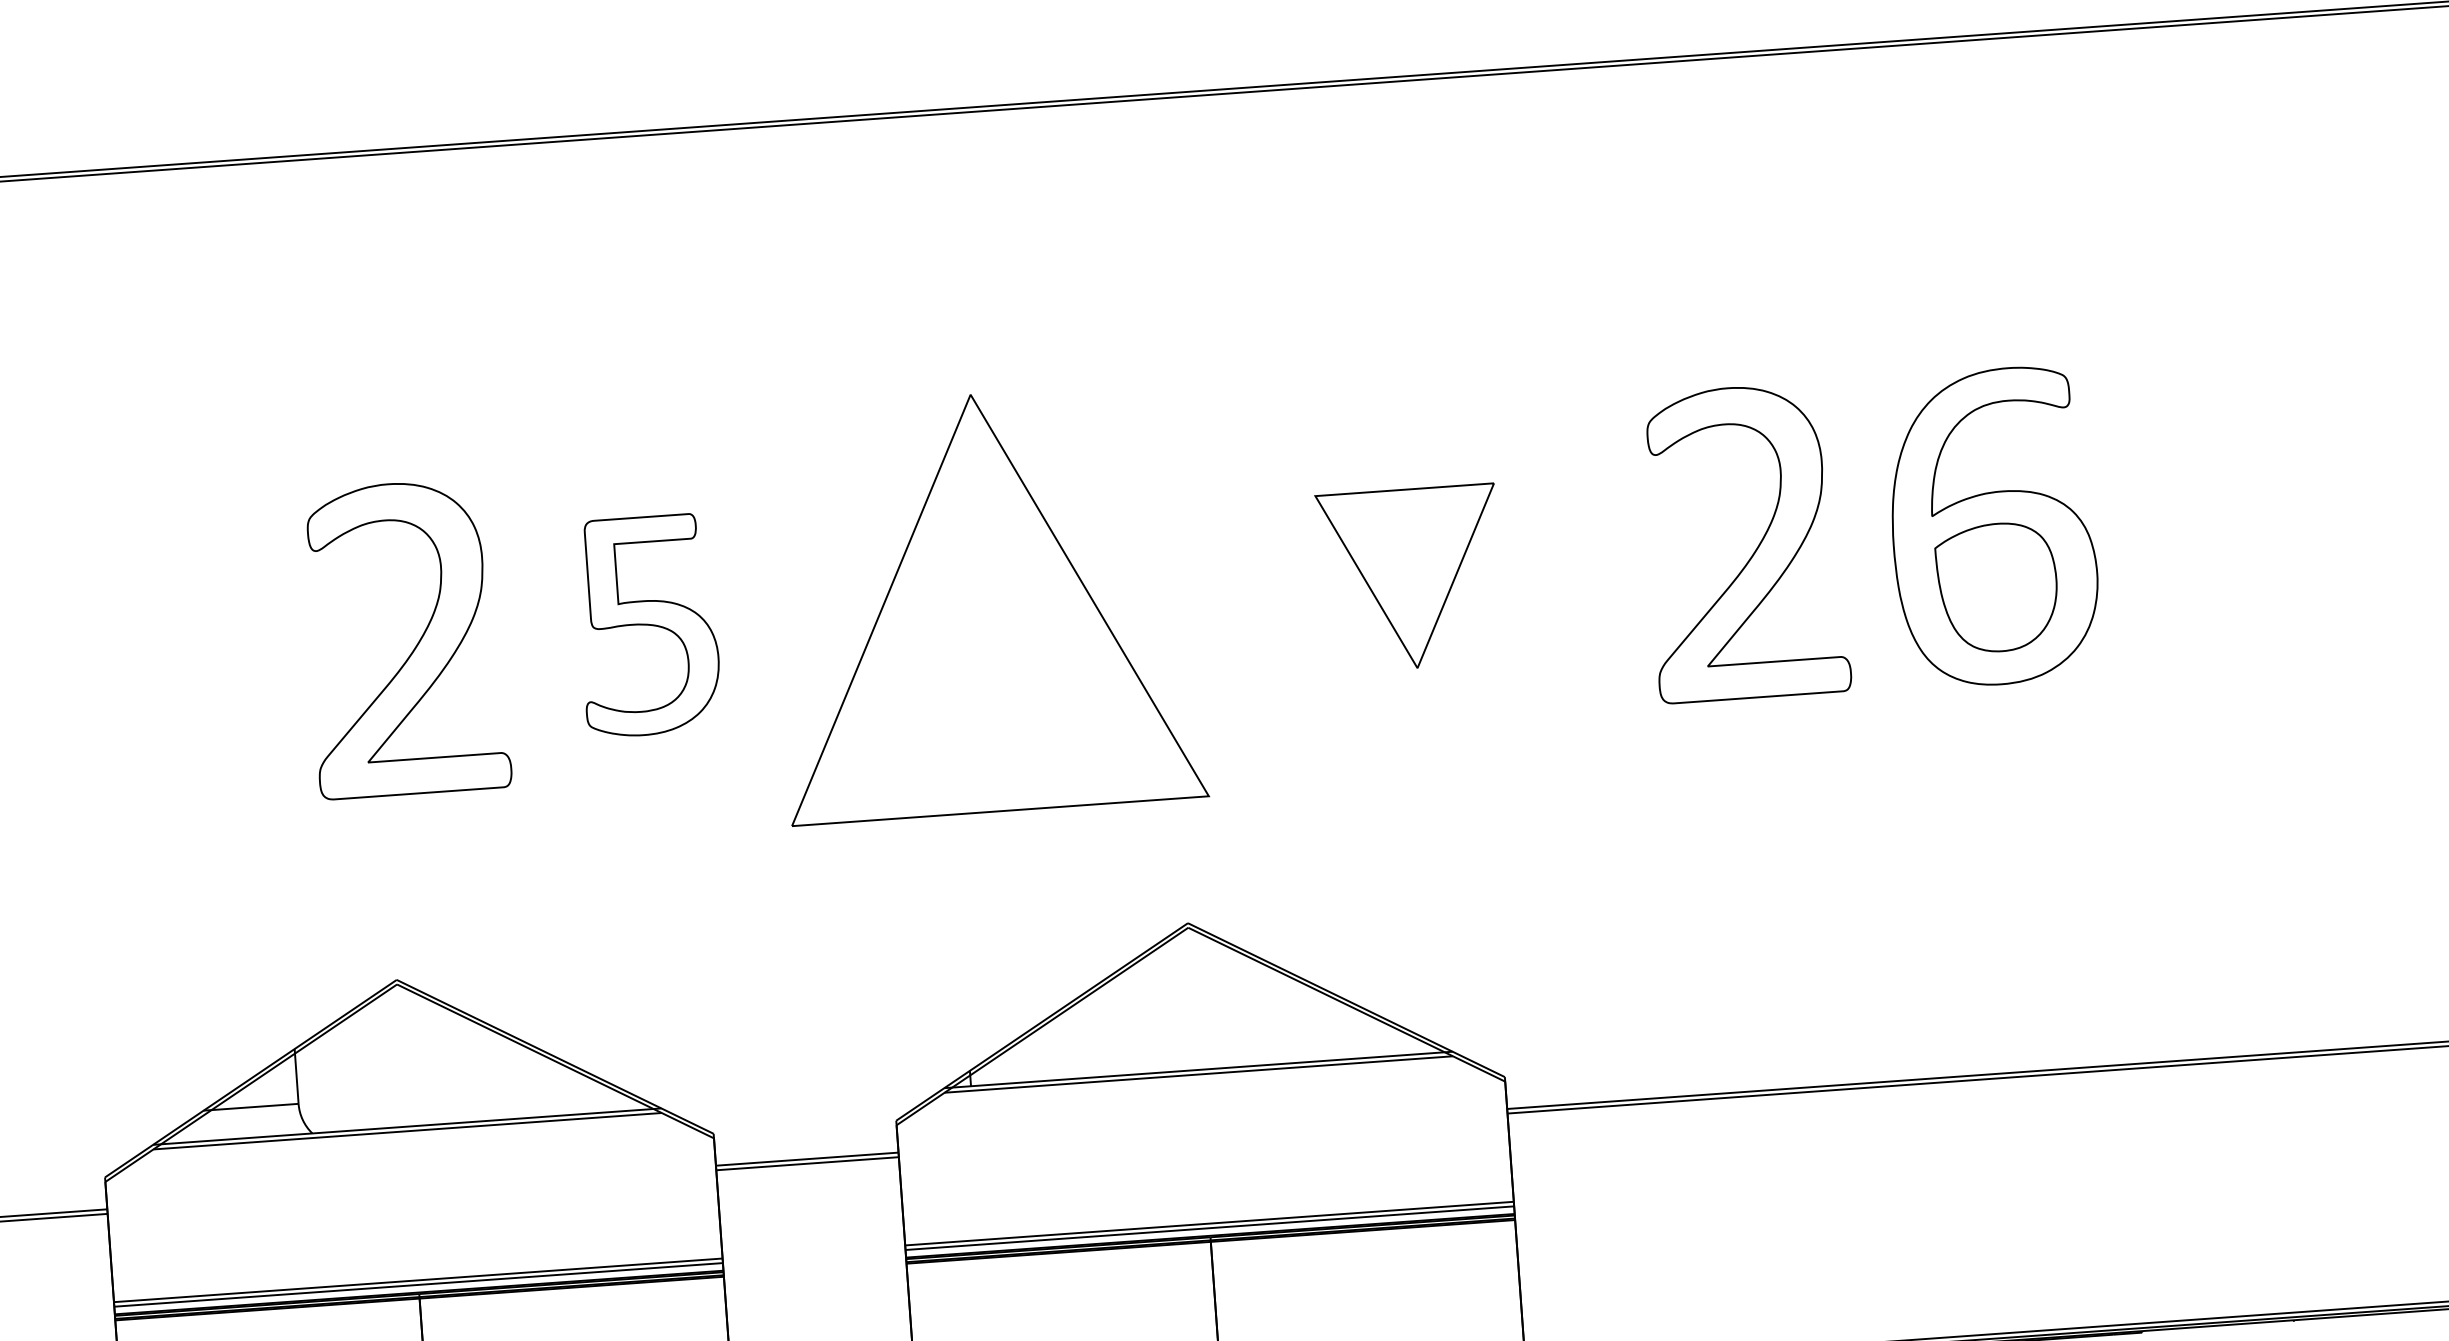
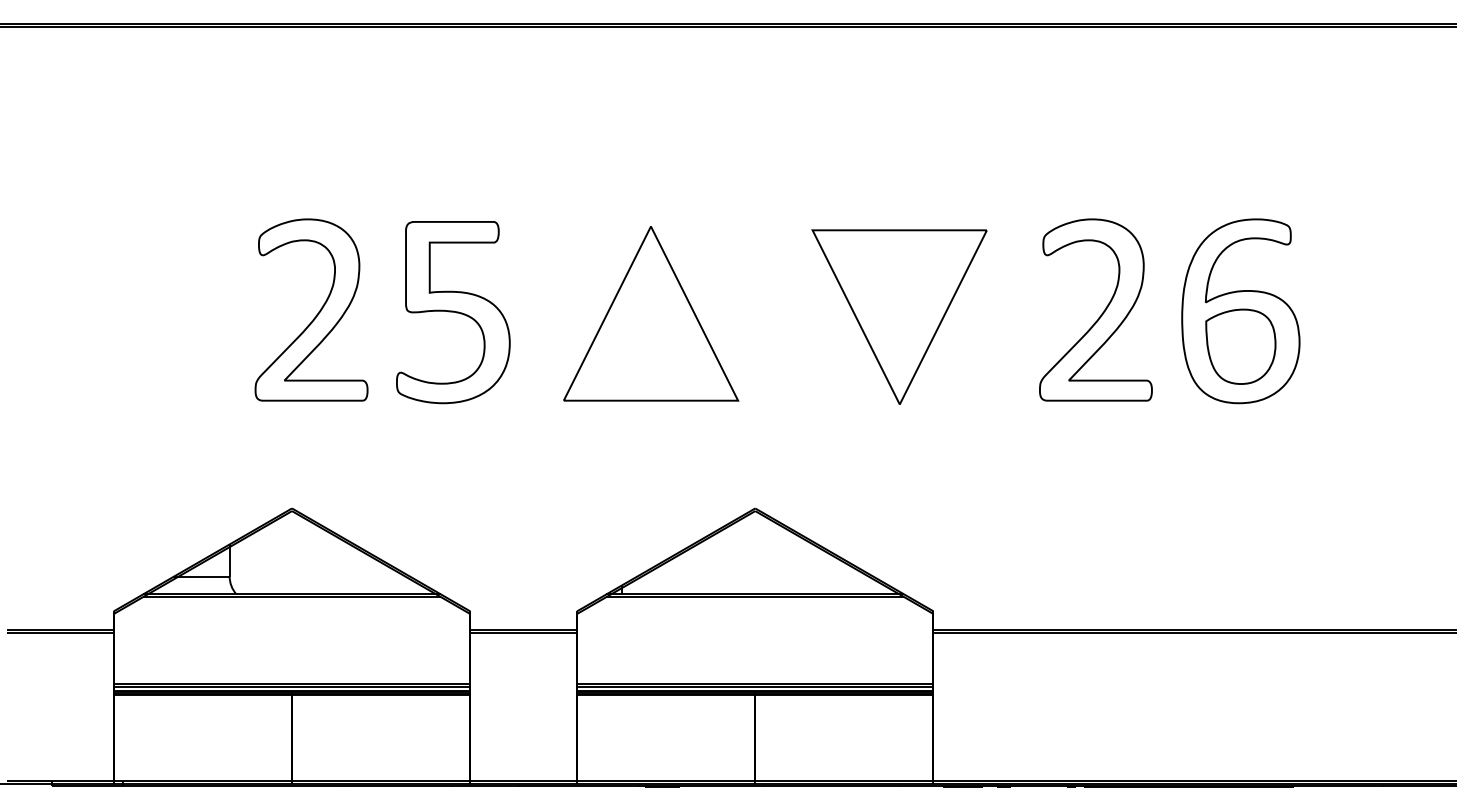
part: (1410, 577) -> (899, 316), size x1.67
part: (986, 602) -> (651, 313), size x0.71
part: (648, 625) -> (453, 312), size x1.43

